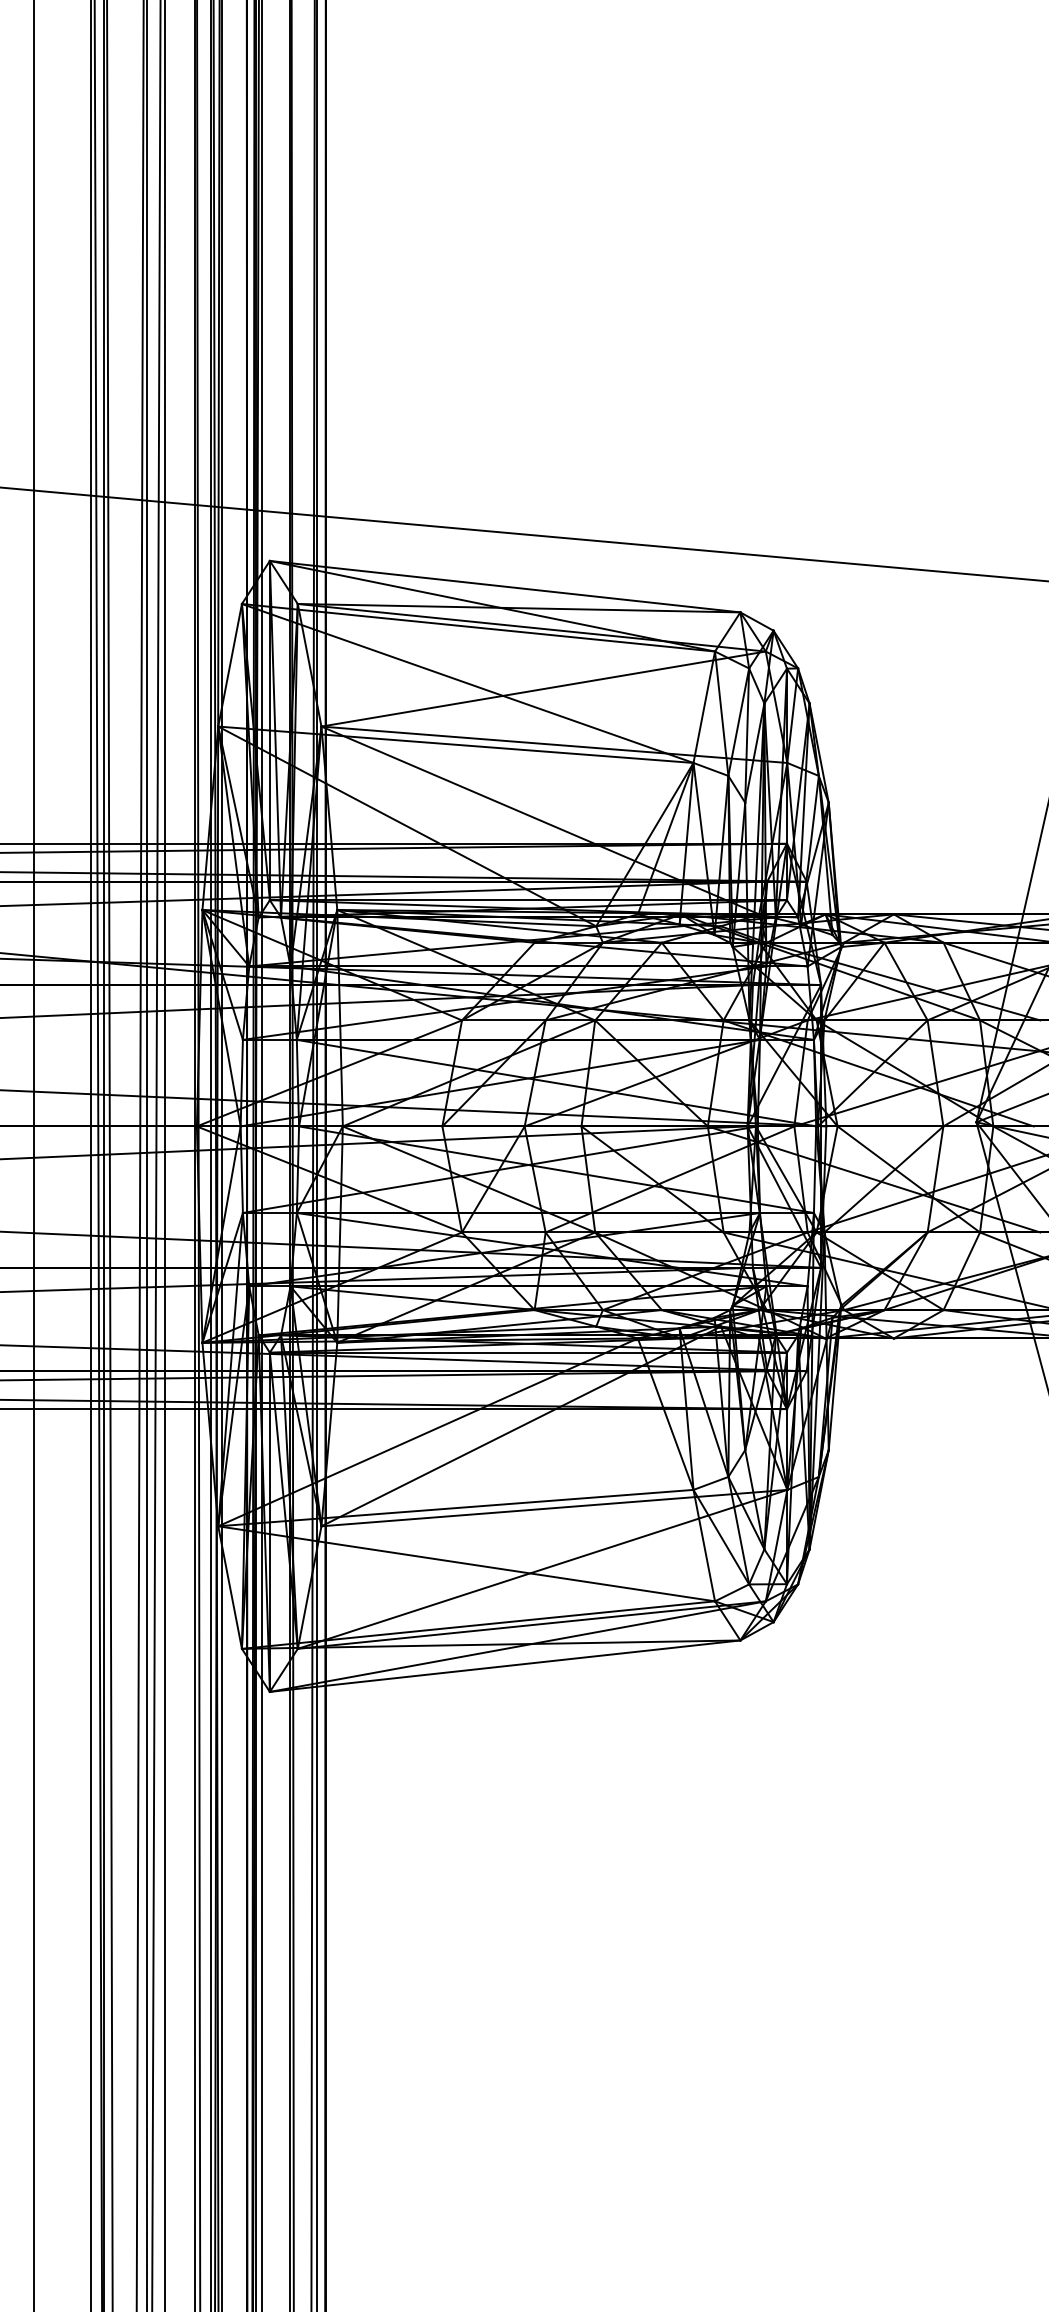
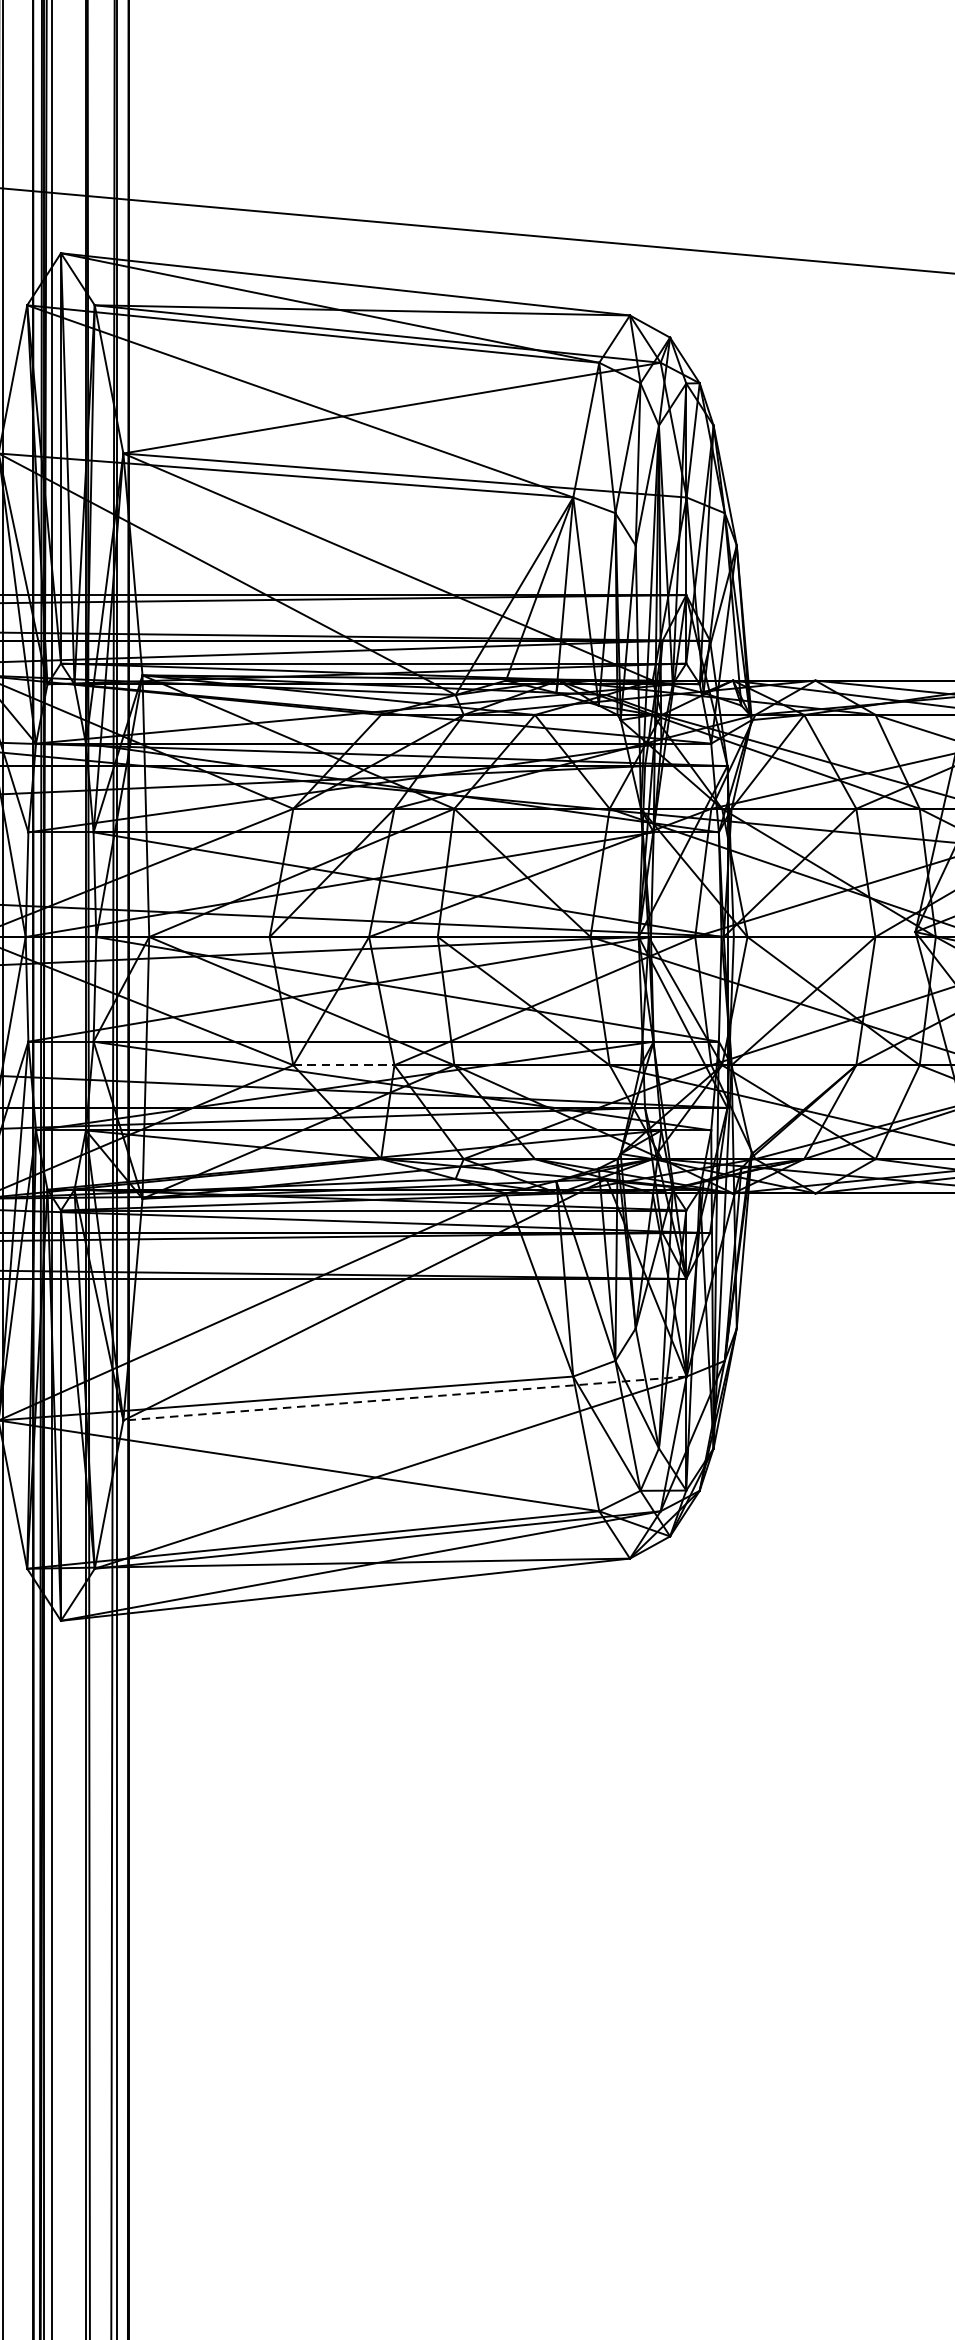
line: (503, 1232) -> (343, 1065), solid -> dashed
line: (554, 1508) -> (405, 1399), solid -> dashed

